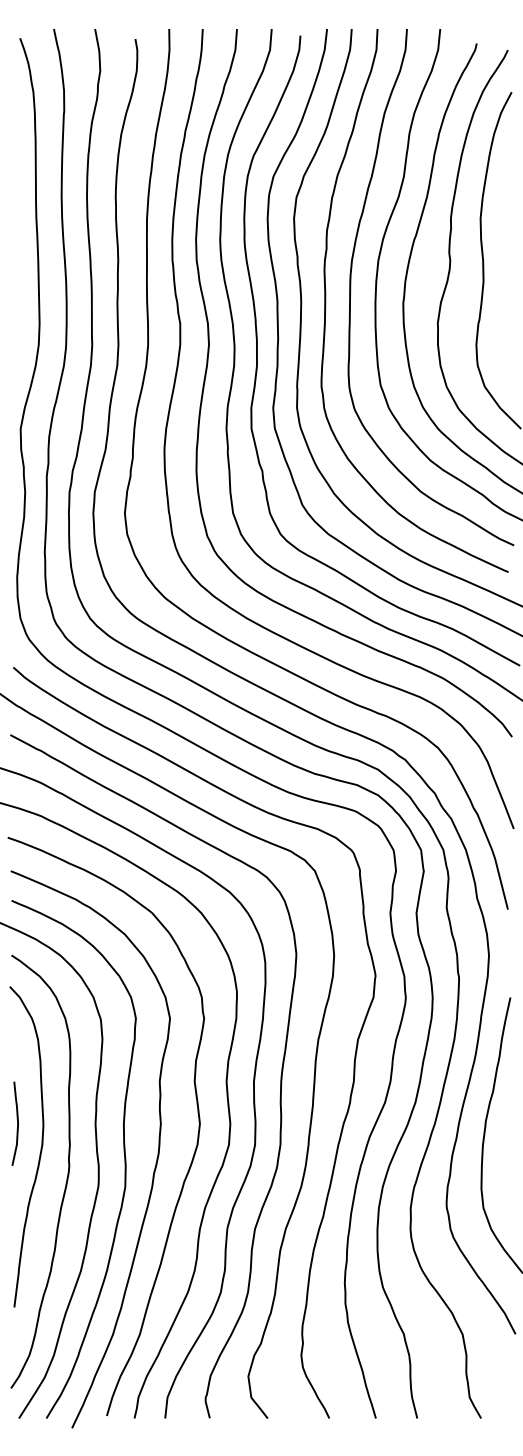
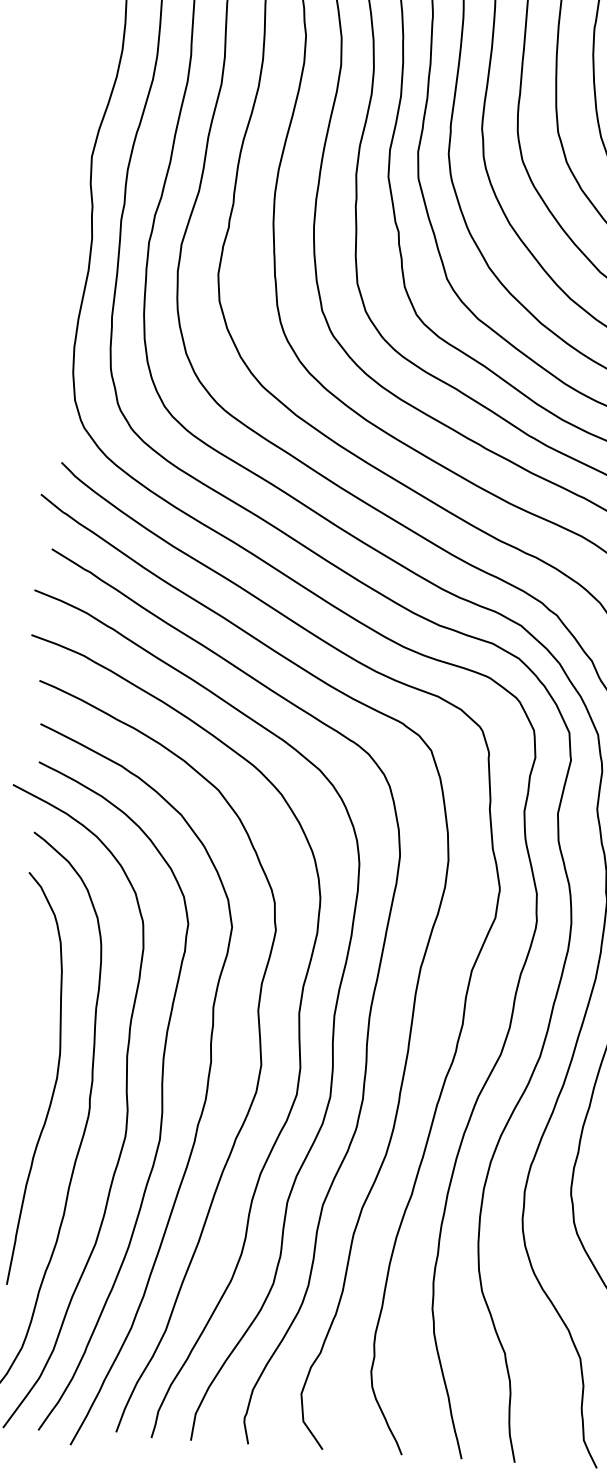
curve: (17, 1123) -> (26, 1048), removed

